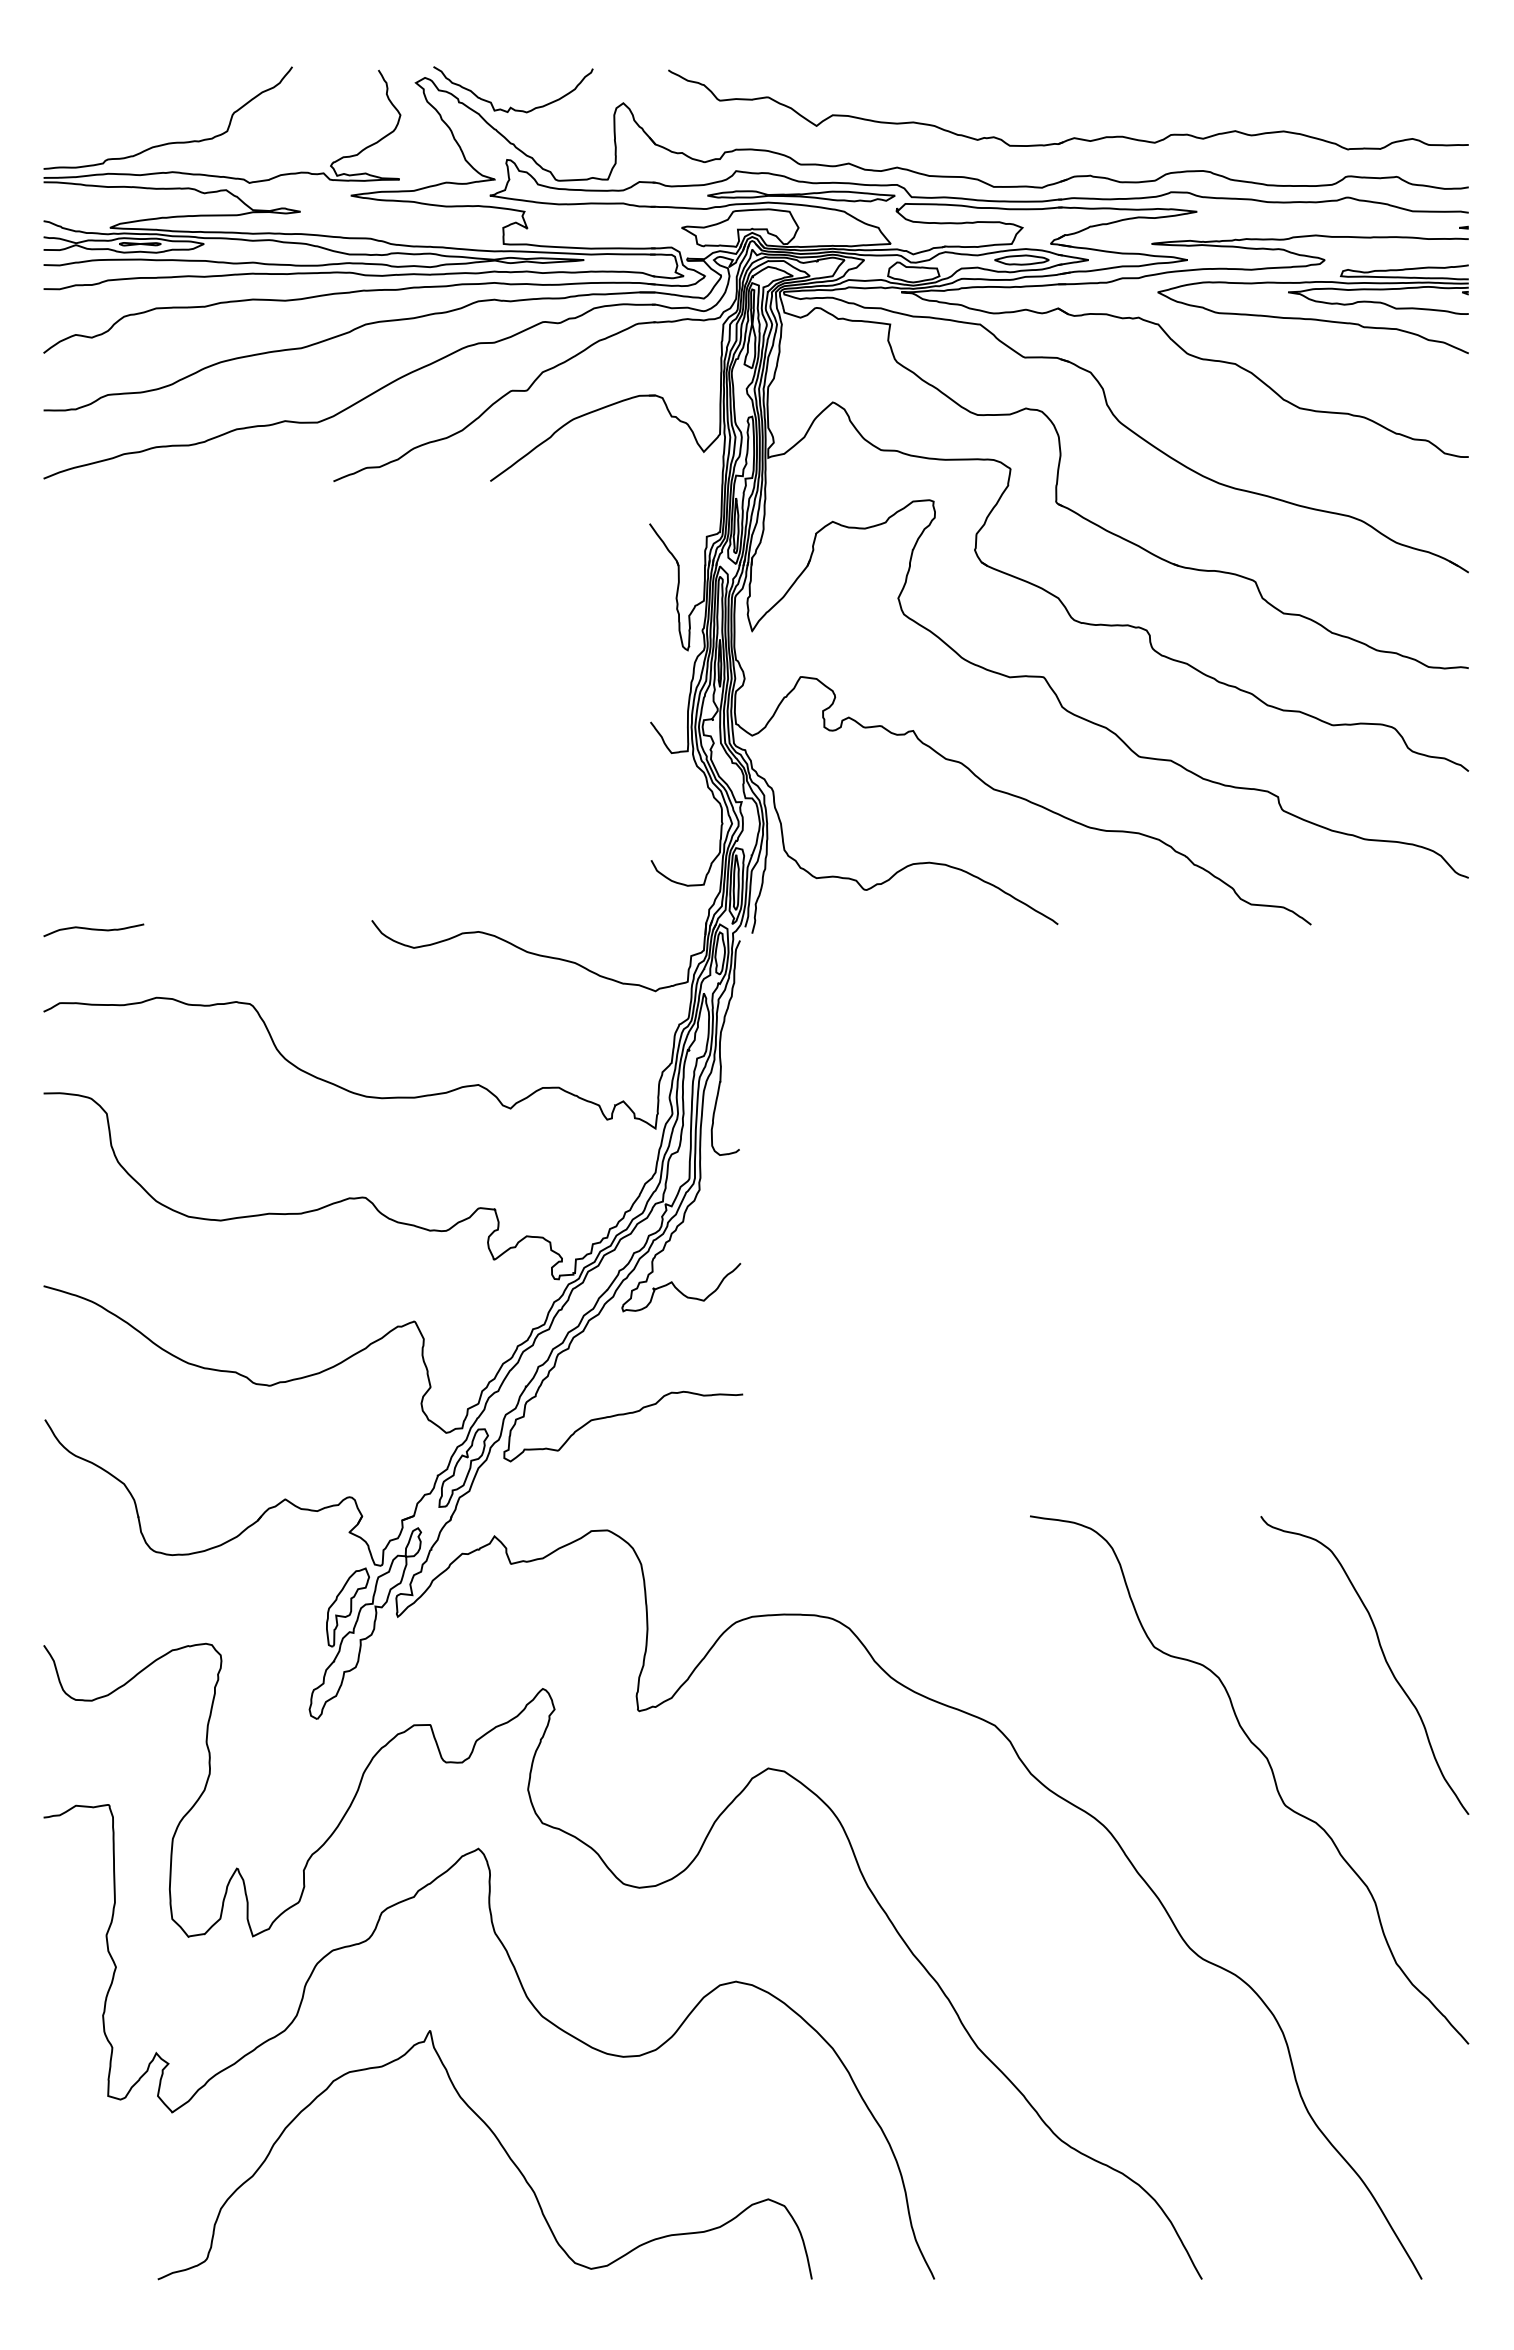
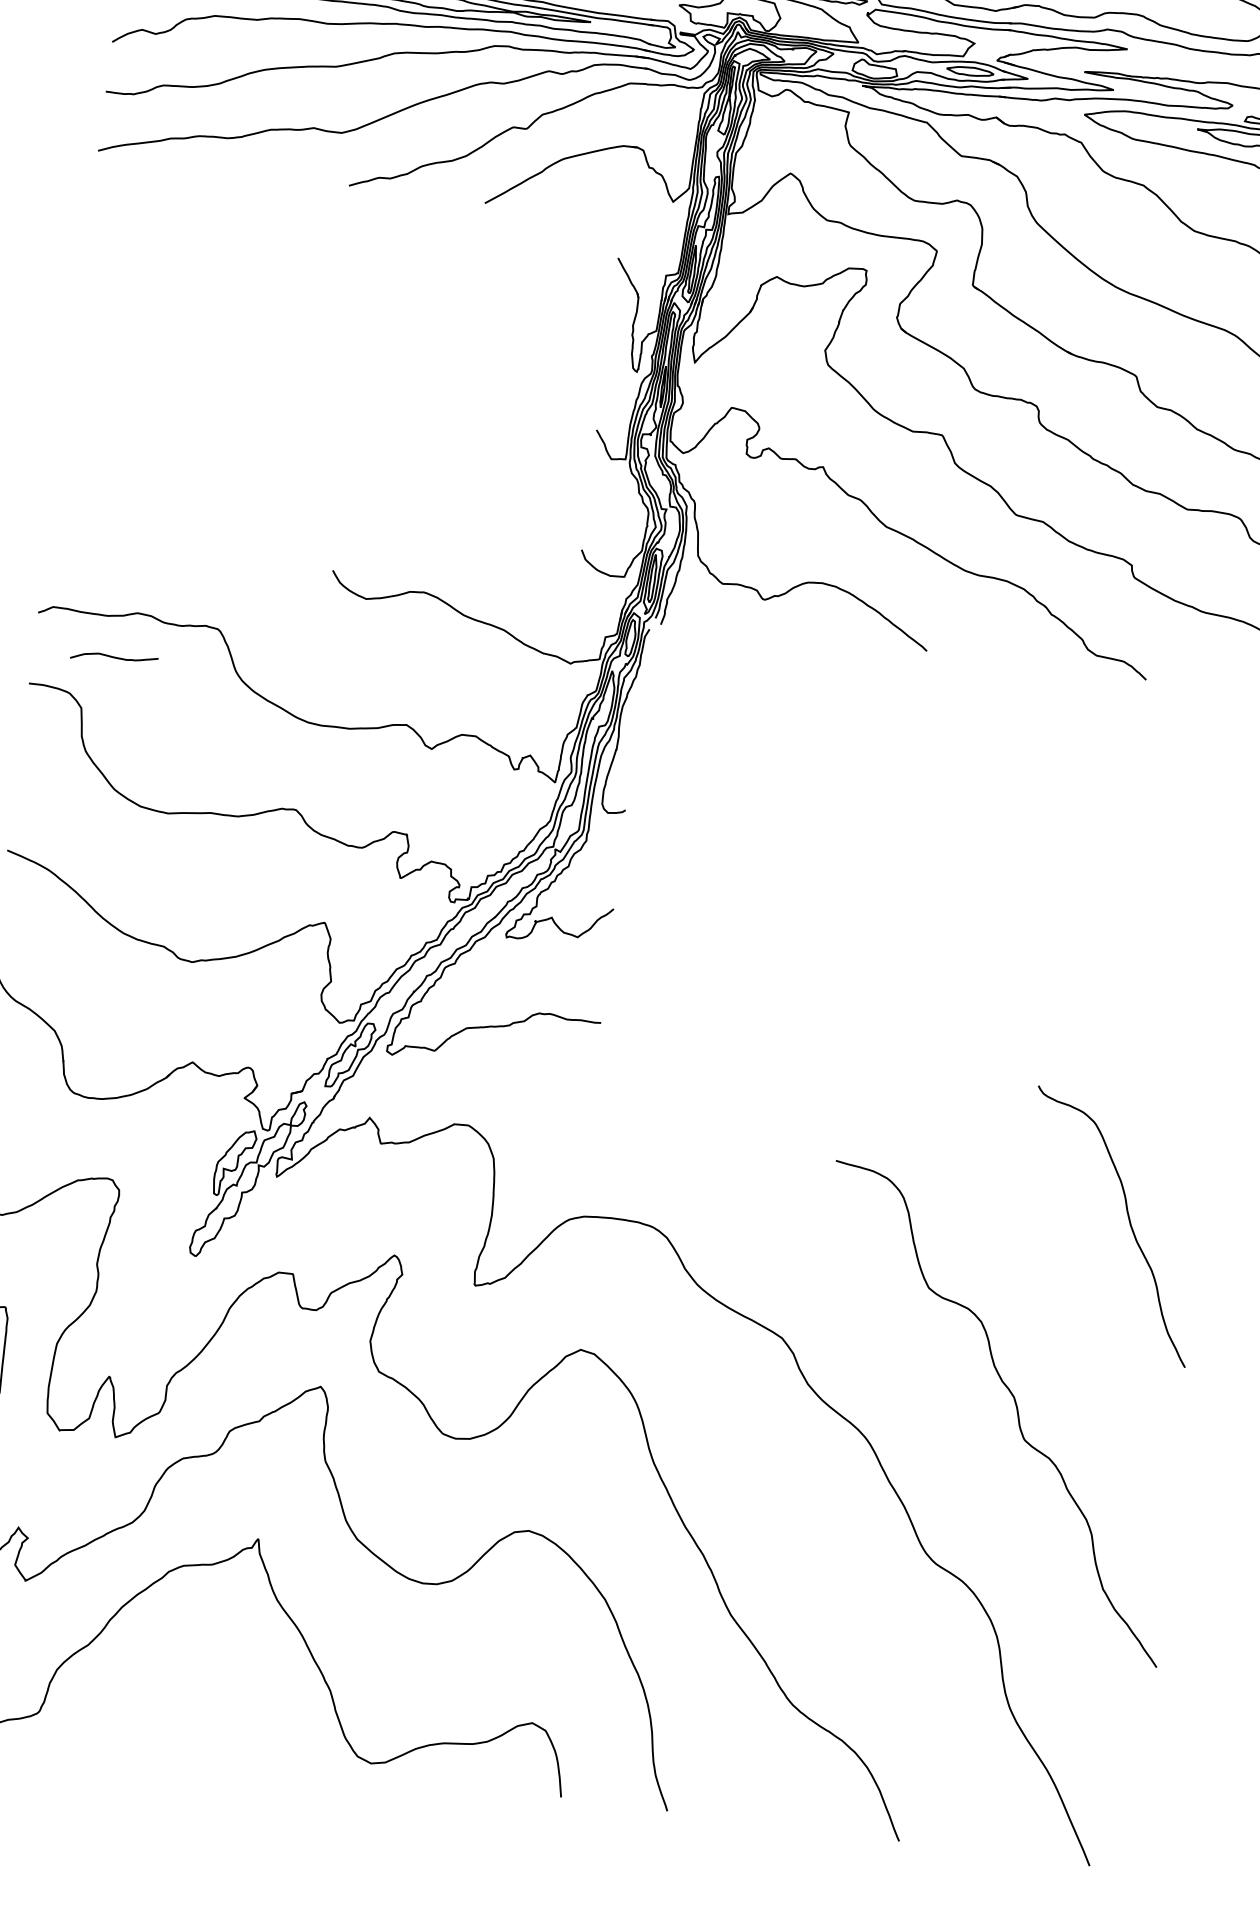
curve: (93, 930) -> (114, 658), moved
curve: (1383, 1657) -> (1128, 1221), moved

